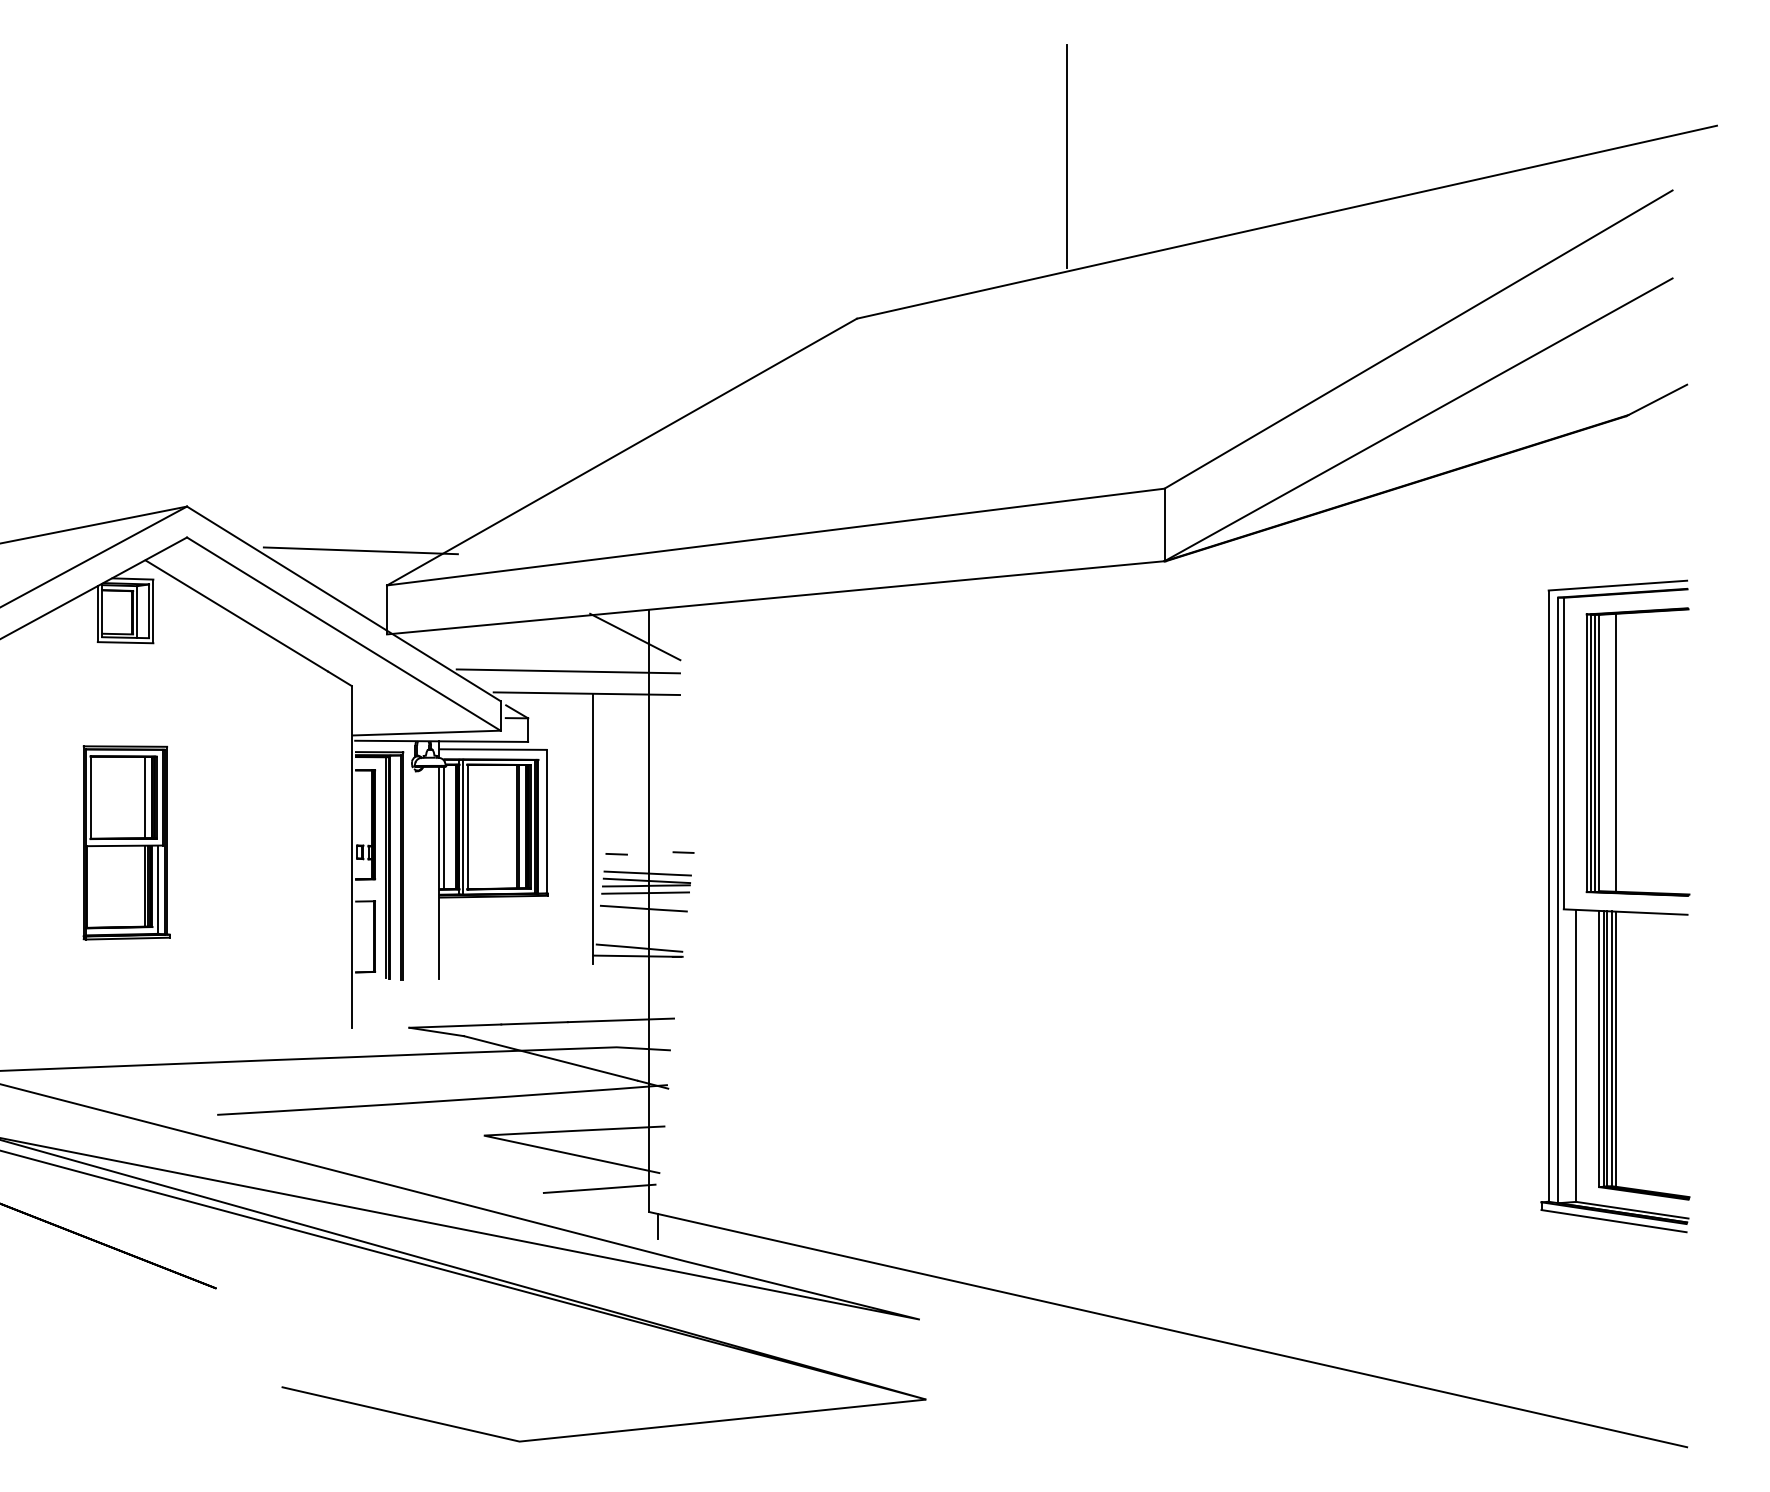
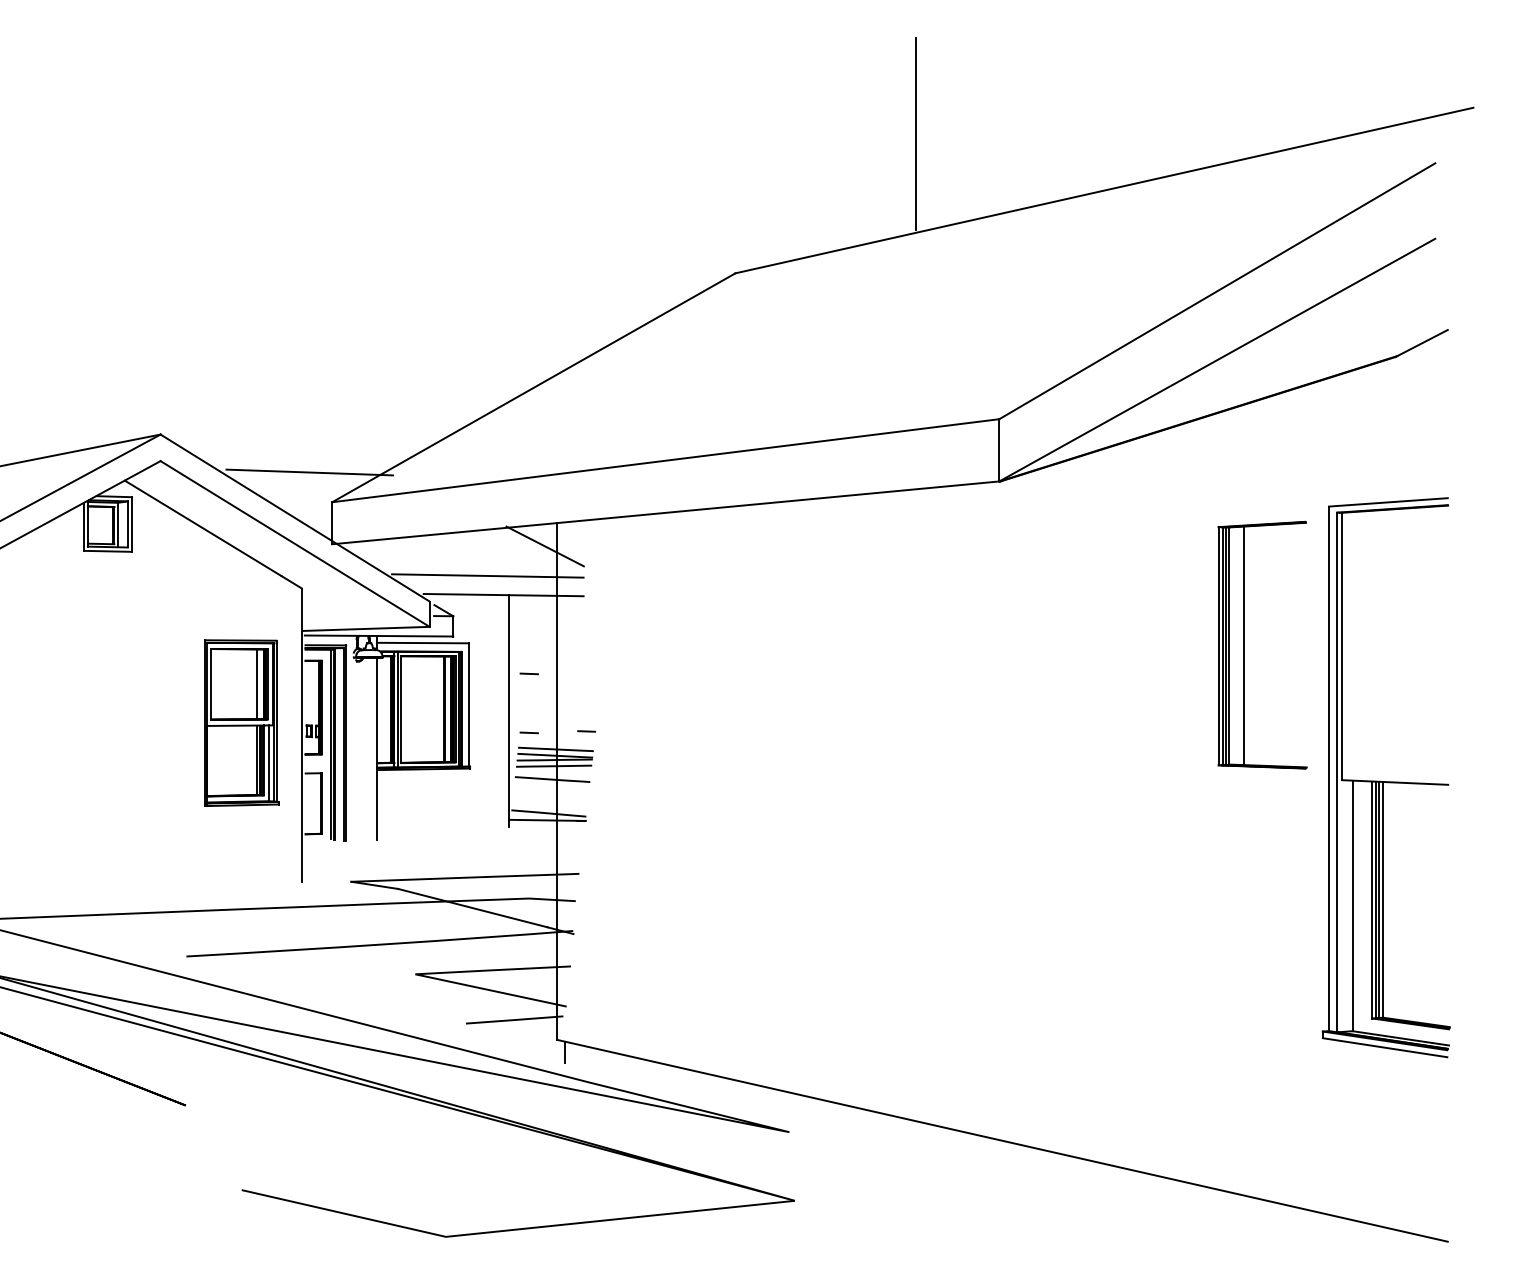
part: (1616, 751) -> (1244, 644), moved
line: (615, 785) -> (528, 673), added
line: (443, 828) -> (380, 710), removed
part: (126, 842) -> (241, 722), moved
line: (1616, 1049) -> (1387, 900), removed

